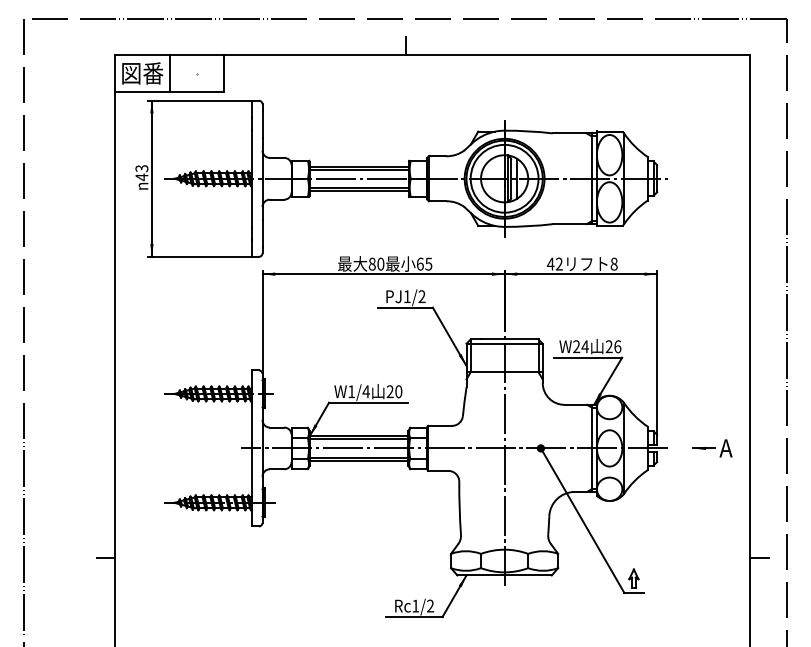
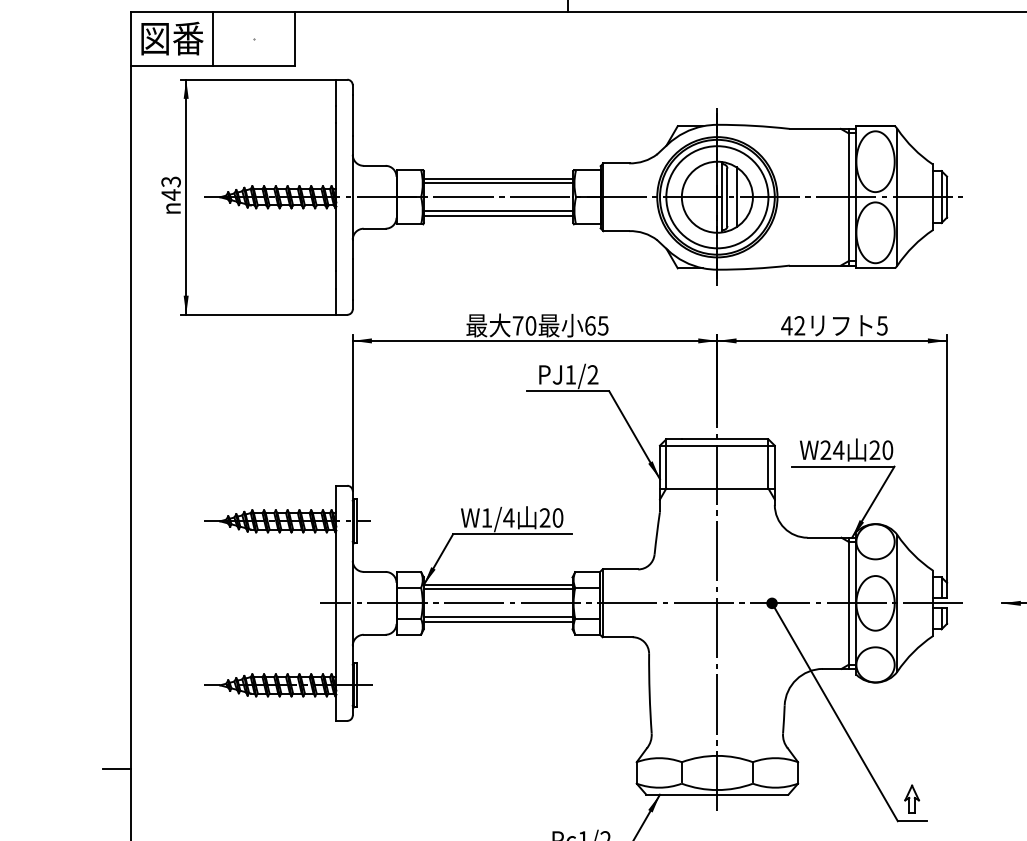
text: (371, 263) -> (516, 324), 80 -> 70
text: (613, 263) -> (881, 324), 8 -> 5
text: (617, 346) -> (887, 449), 26 -> 20

